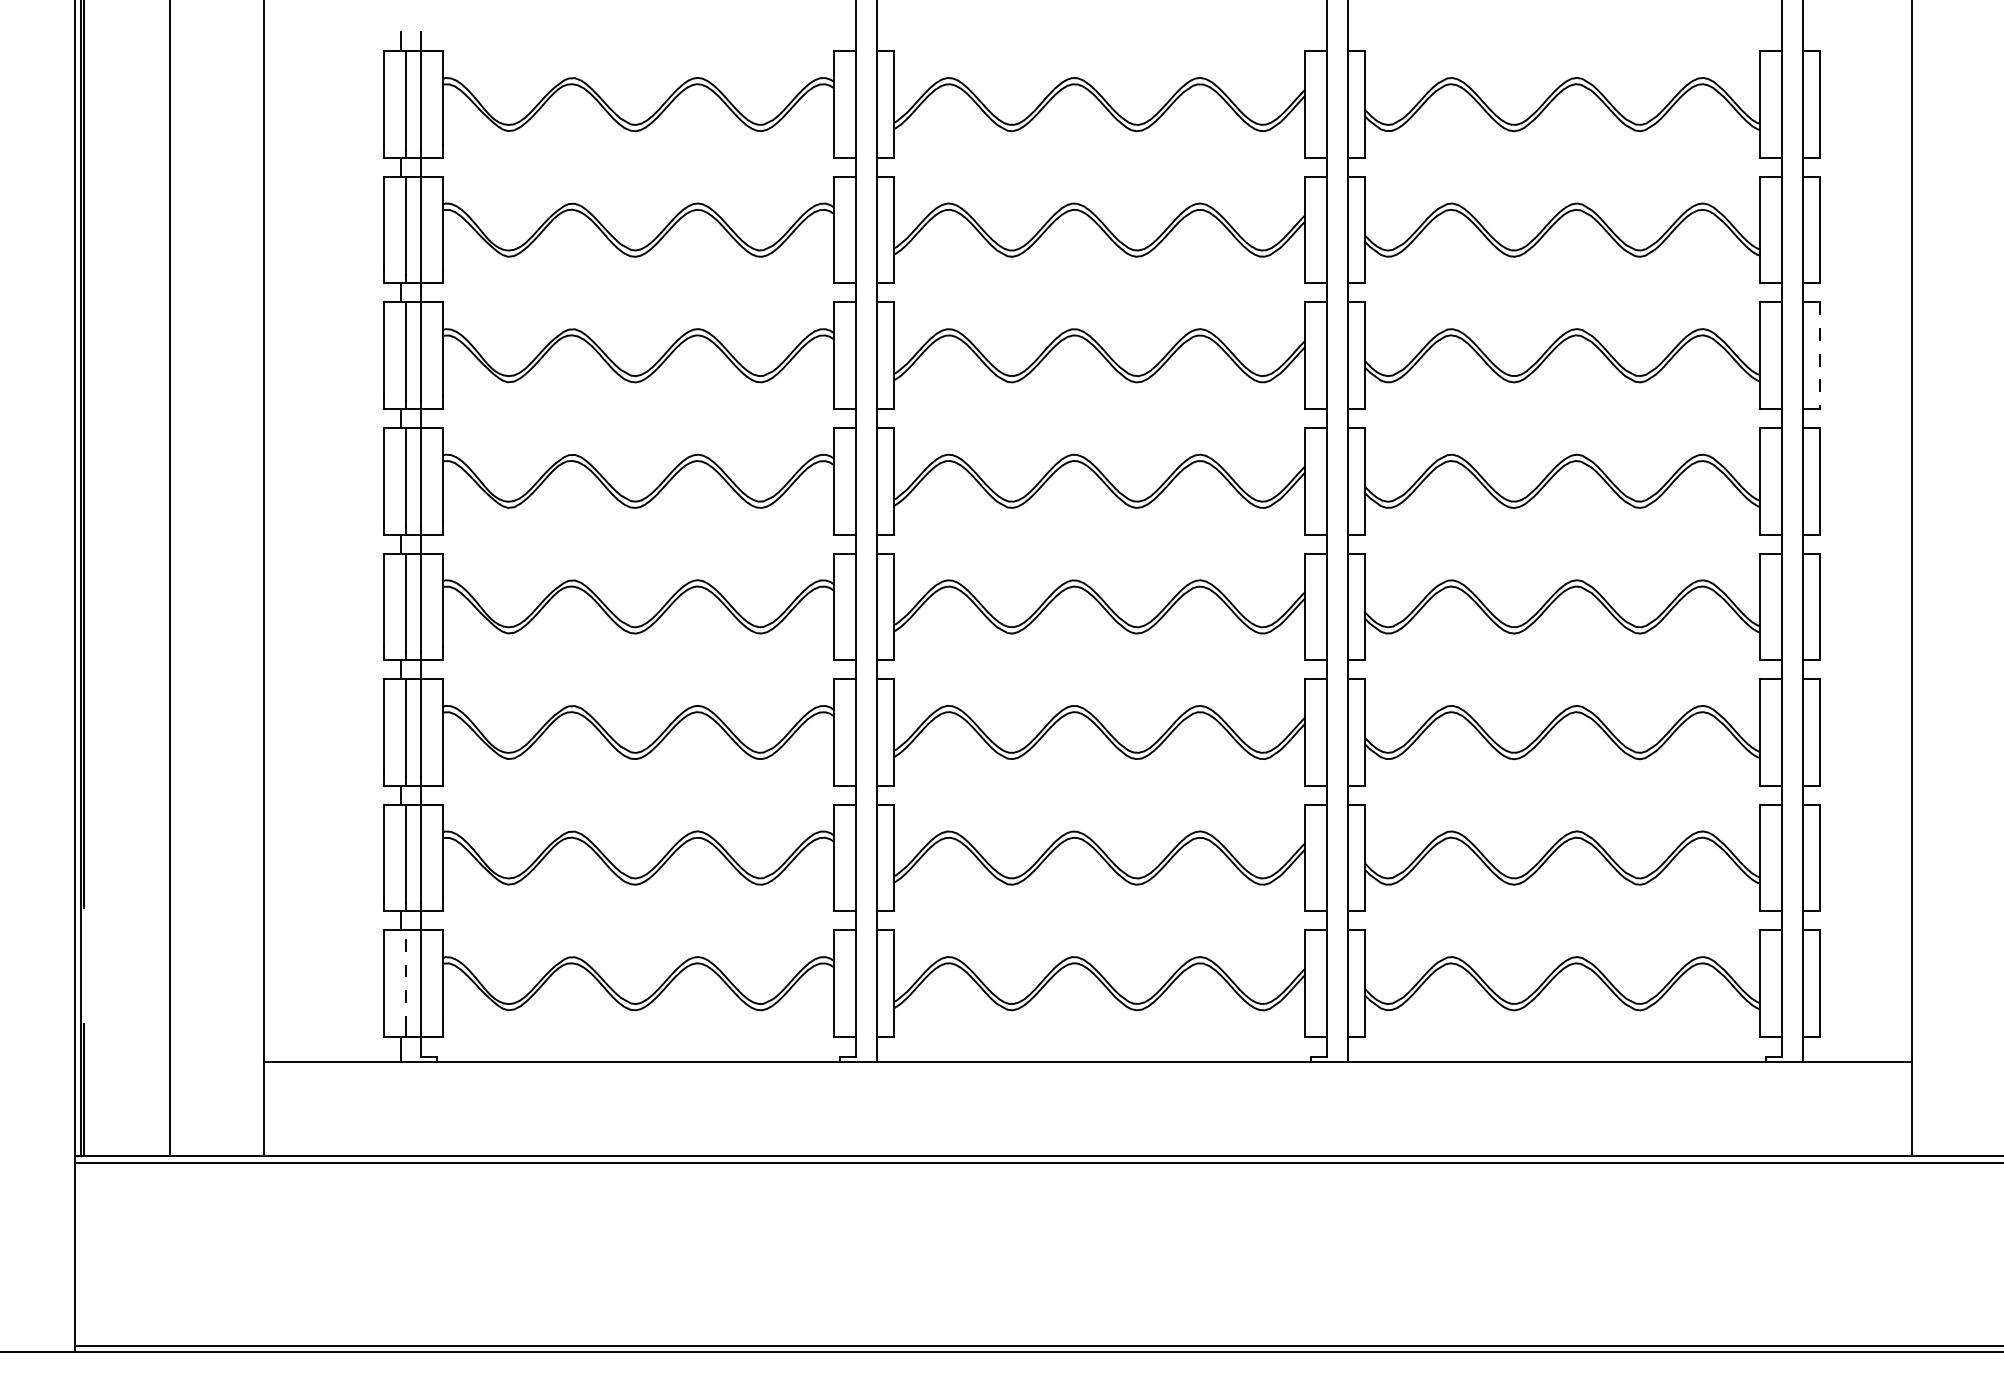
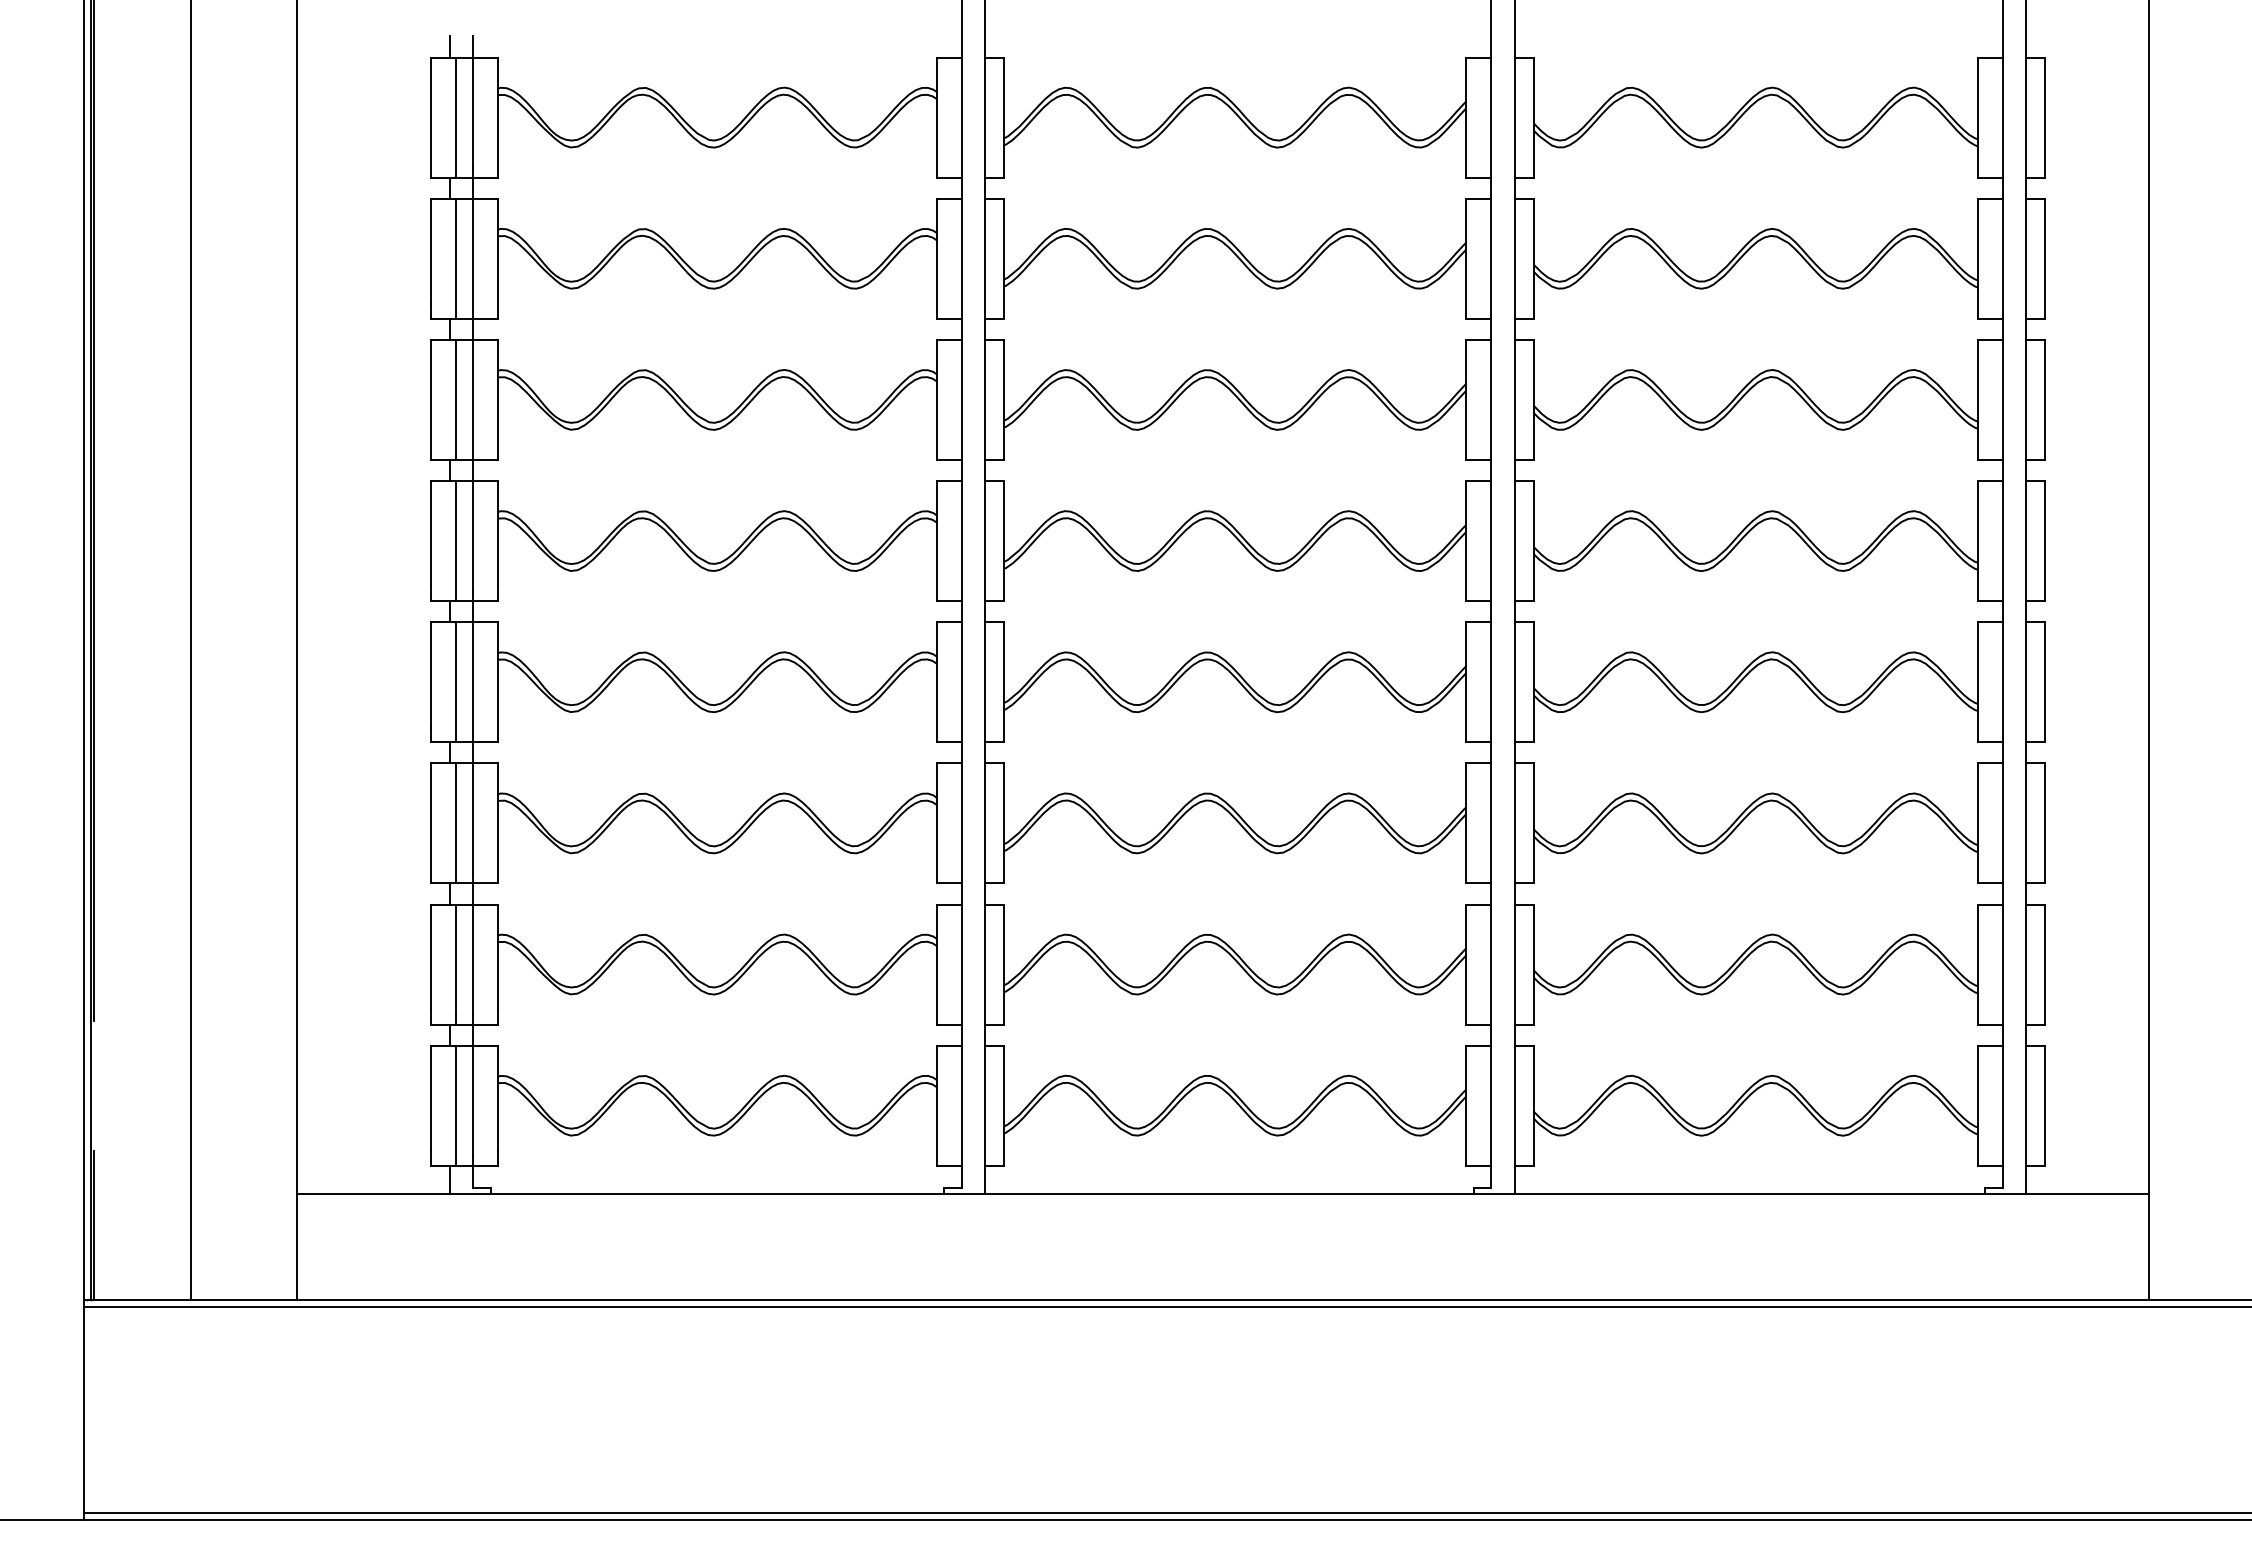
line: (1820, 356) -> (2045, 400), dashed -> solid
line: (405, 979) -> (455, 1100), dashed -> solid

